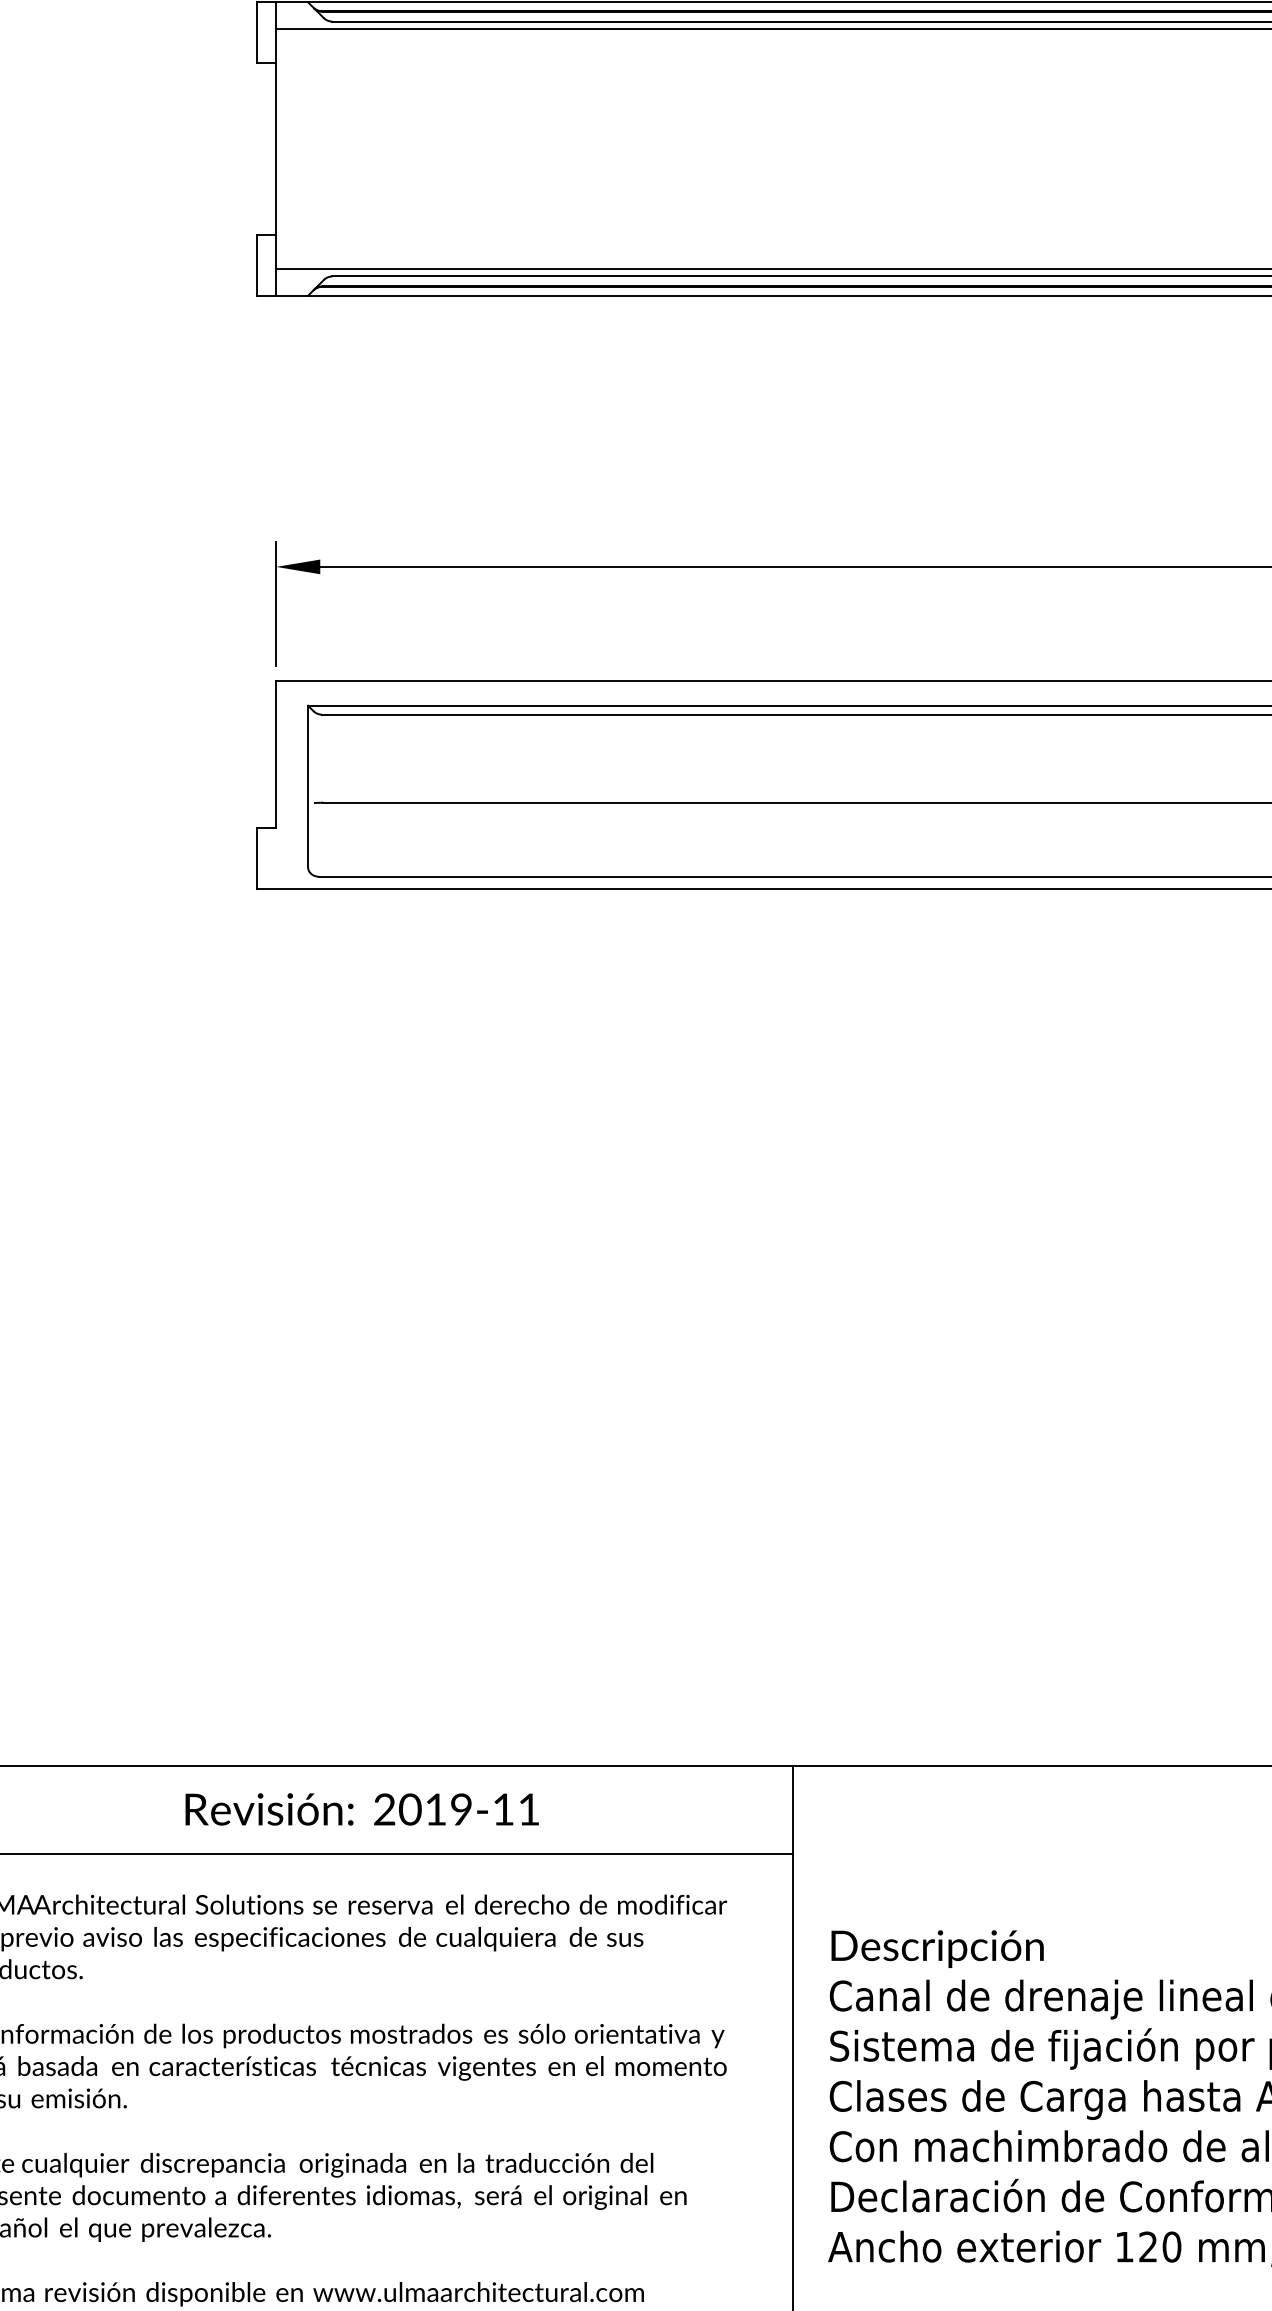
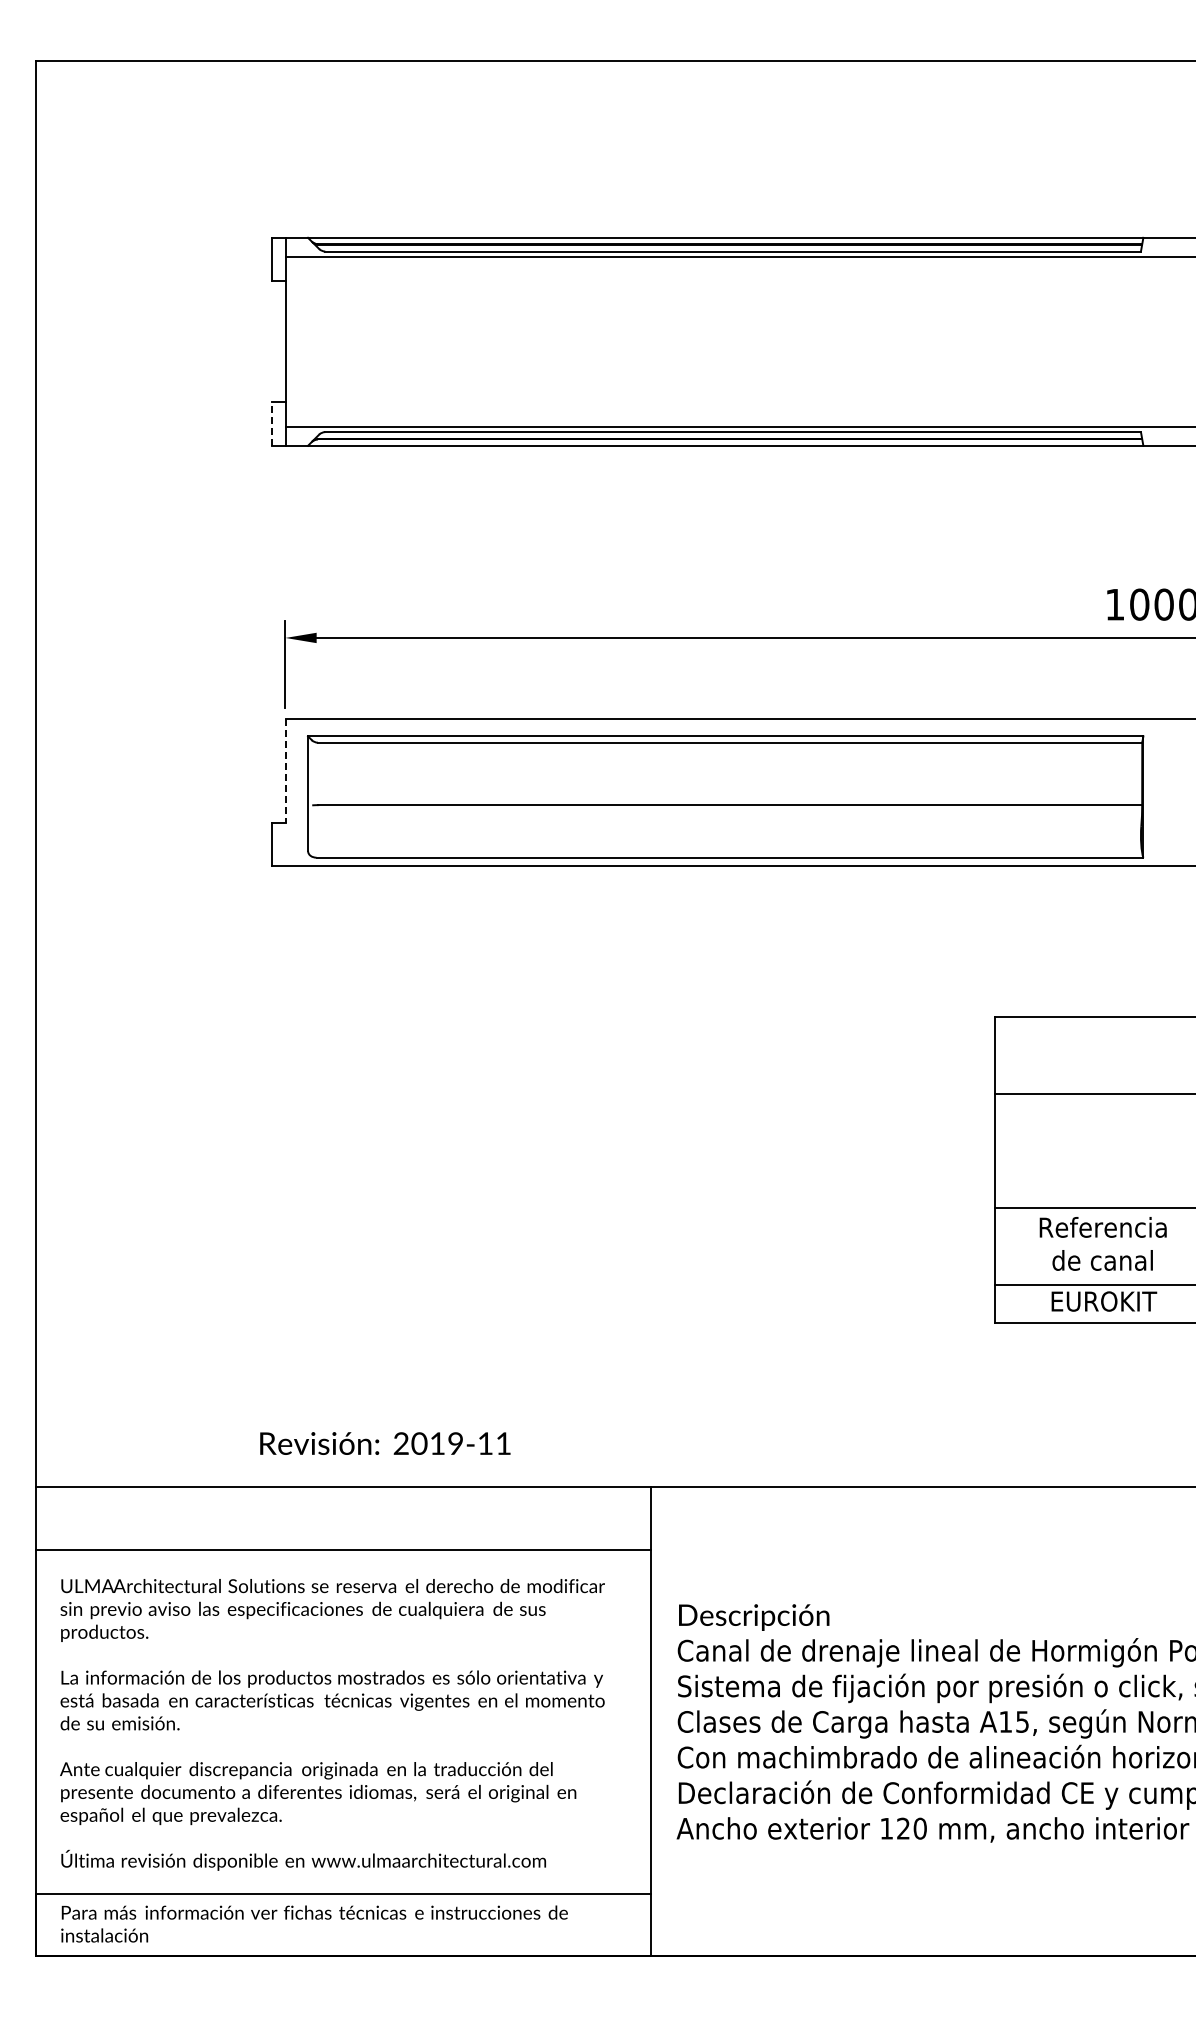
line: (256, 265) -> (271, 424), solid -> dashed
line: (276, 755) -> (285, 771), solid -> dashed
text: (362, 1809) -> (385, 1443), moved

